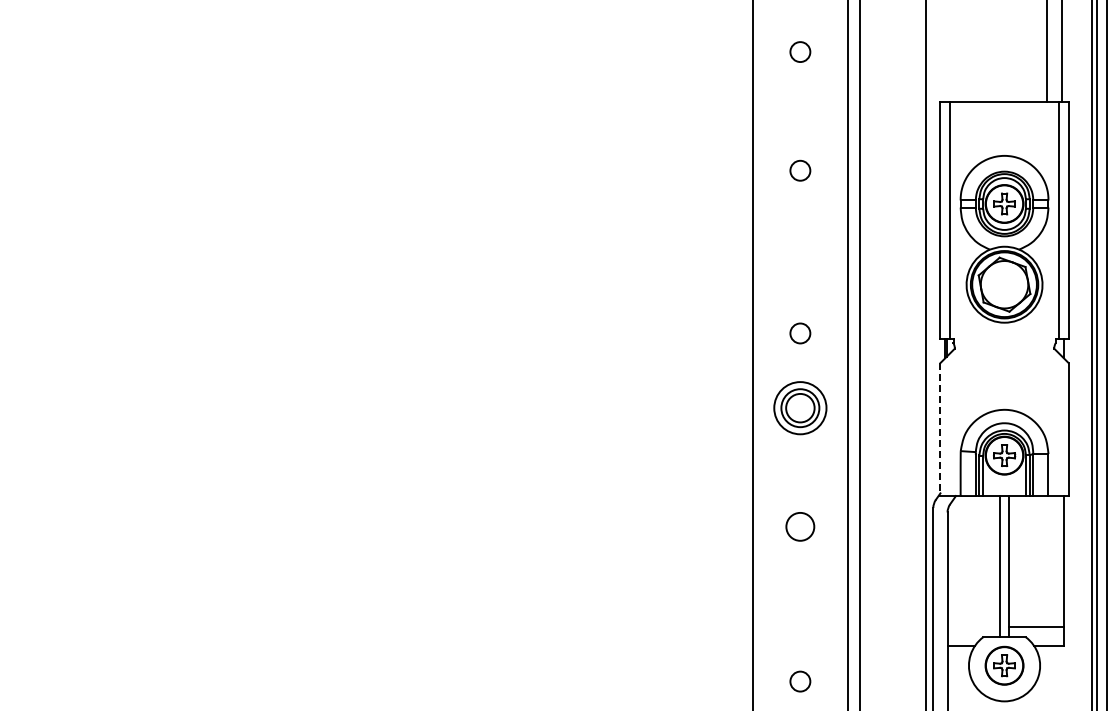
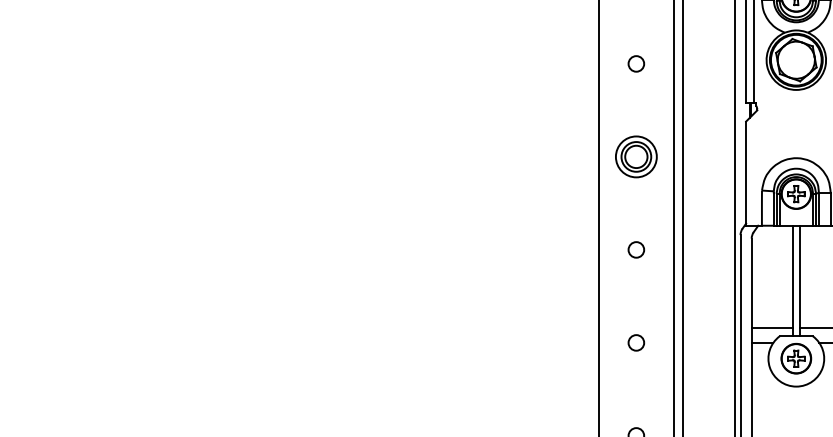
circle: (800, 333) -> (636, 63), moved
line: (940, 430) -> (746, 174), dashed -> solid
circle: (800, 526) -> (636, 249), size x0.71
line: (973, 626) -> (771, 327), added
circle: (800, 681) -> (636, 342), moved

